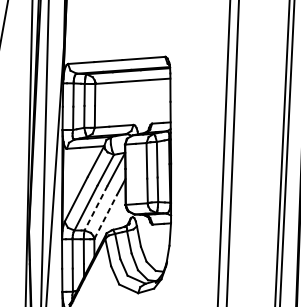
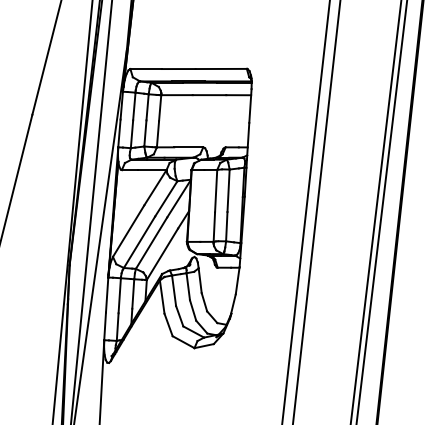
line: (96, 208) -> (151, 243), dashed -> solid
line: (105, 216) -> (162, 253), dashed -> solid

